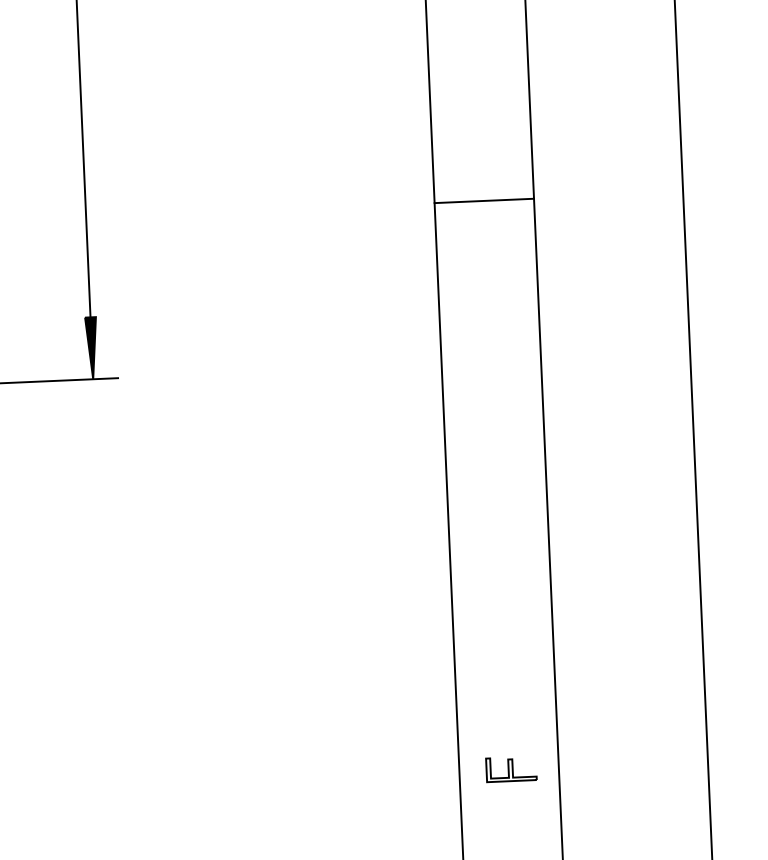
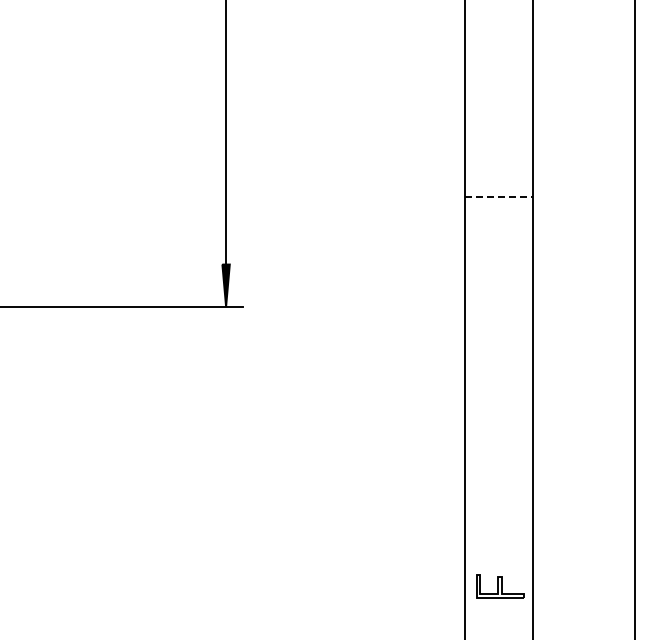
line: (485, 200) -> (499, 196), solid -> dashed
part: (511, 768) -> (500, 585), size x1.4

